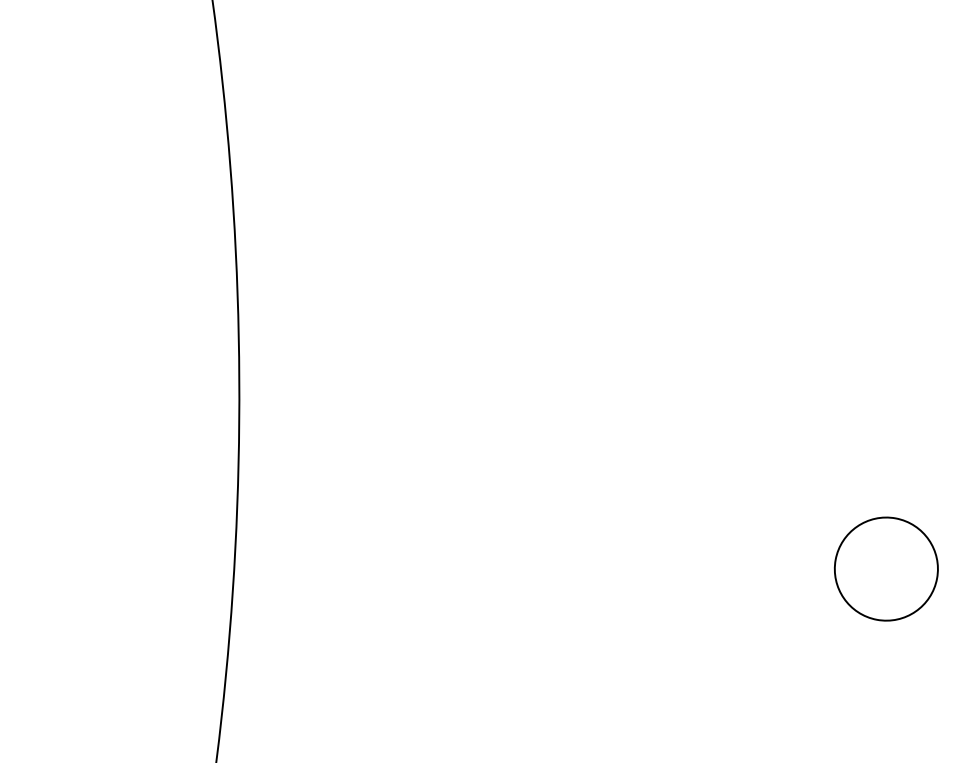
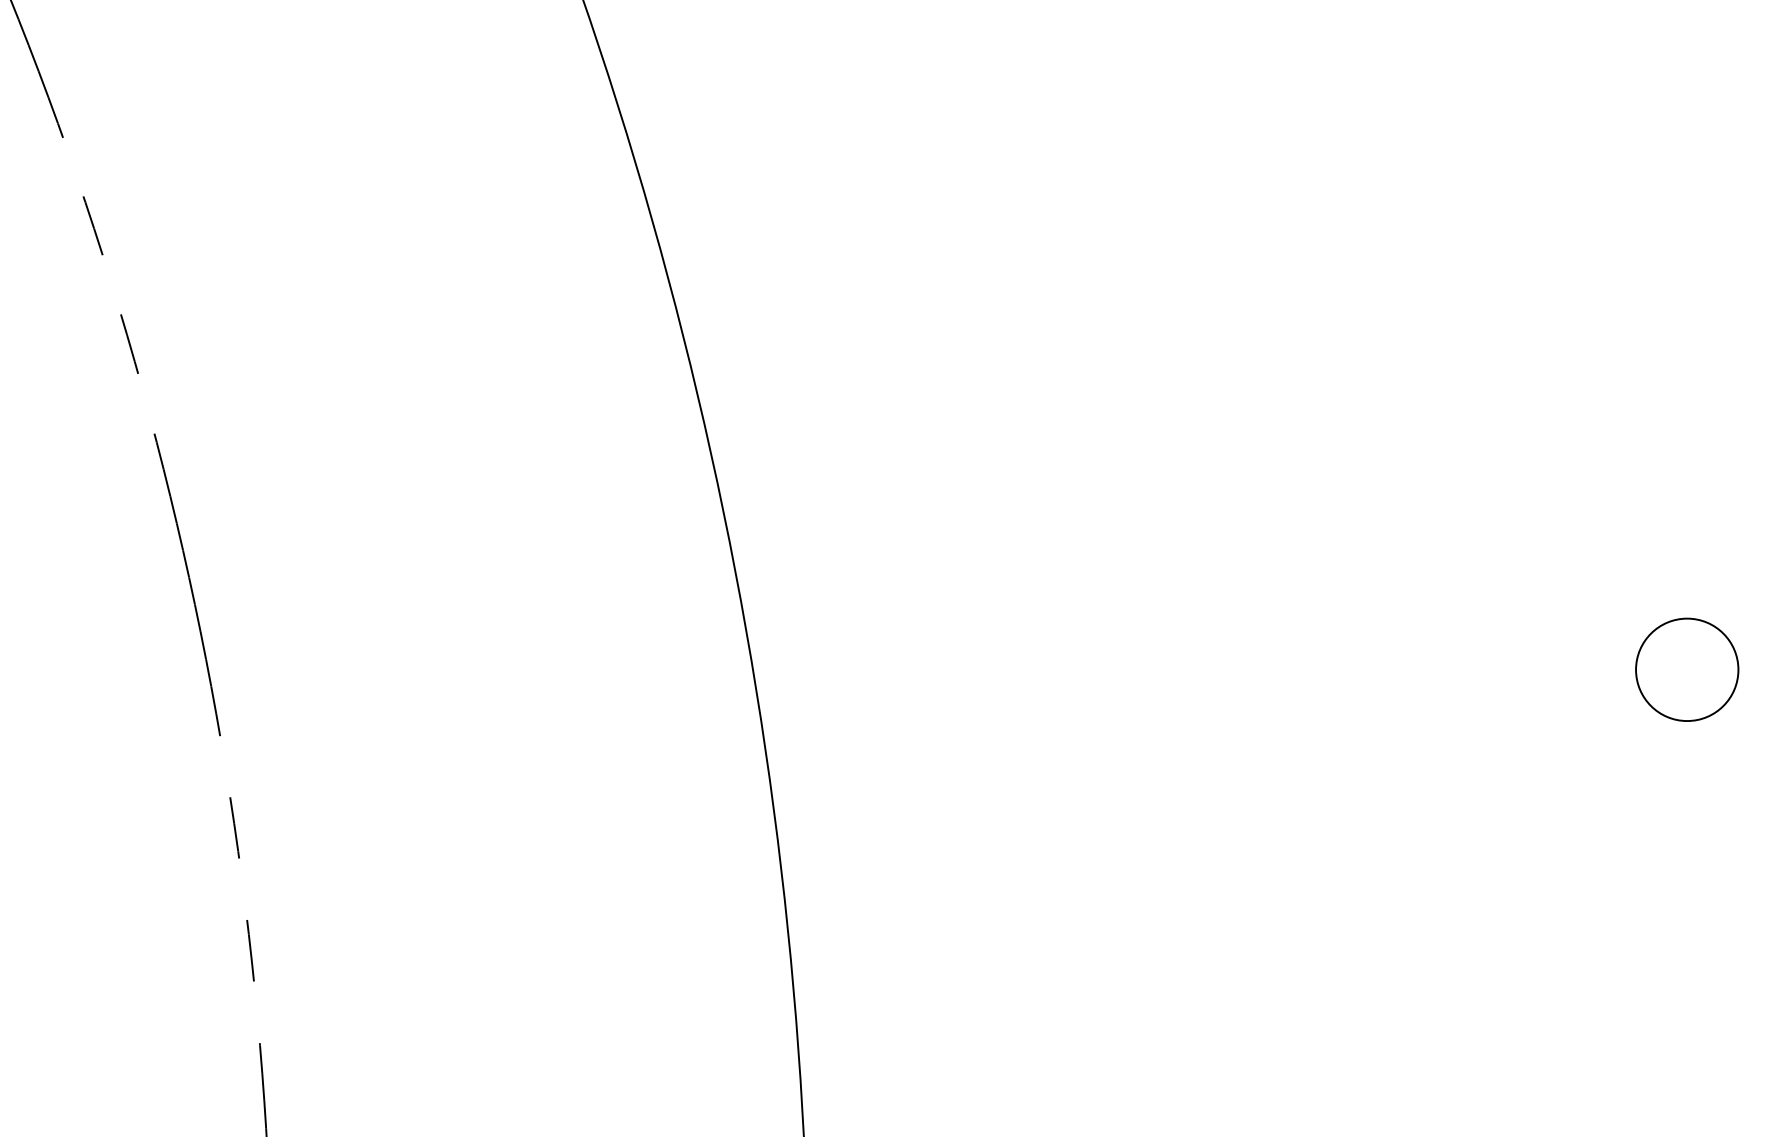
circle: (886, 568) -> (1687, 669), size x0.7

